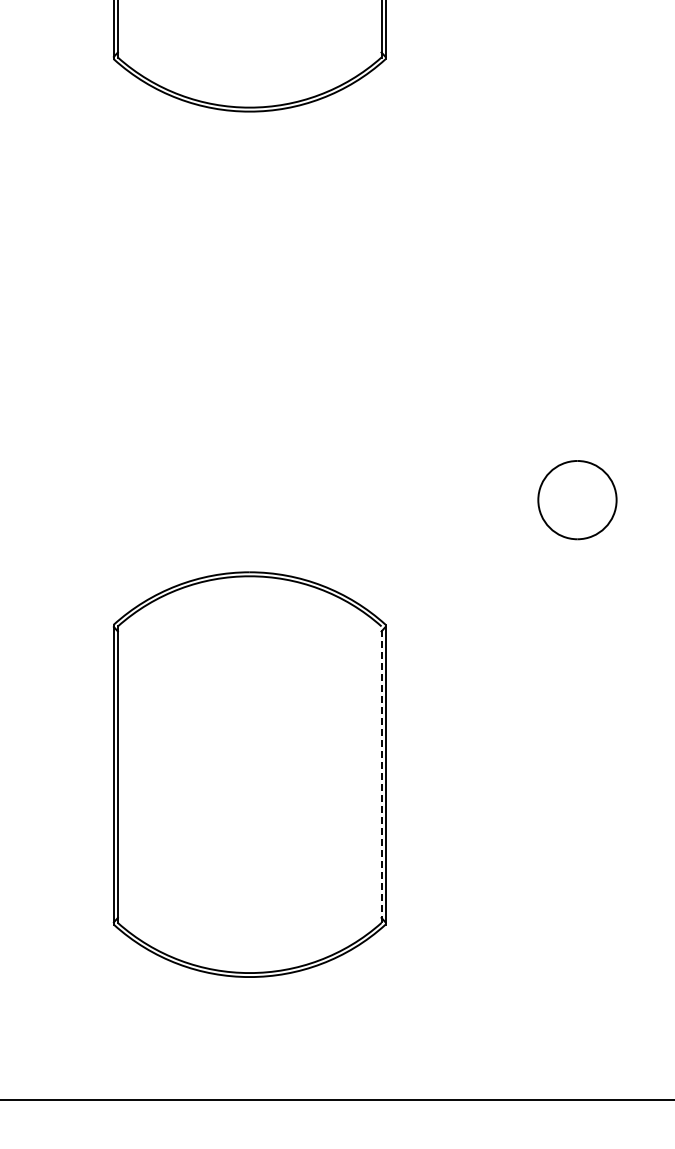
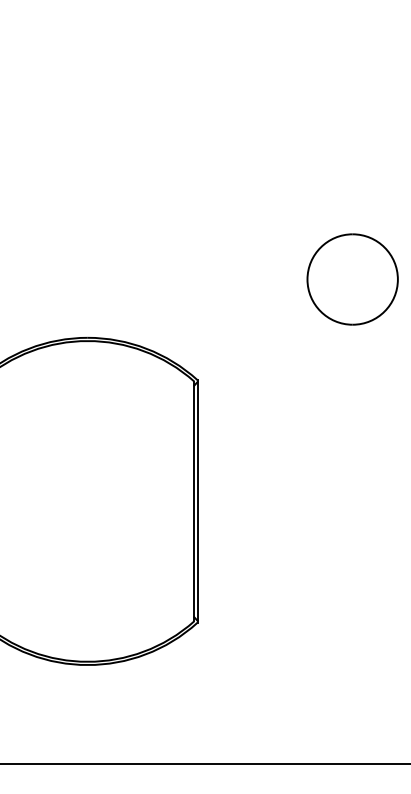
part: (577, 499) -> (352, 278), size x1.43
line: (381, 774) -> (194, 501), dashed -> solid

